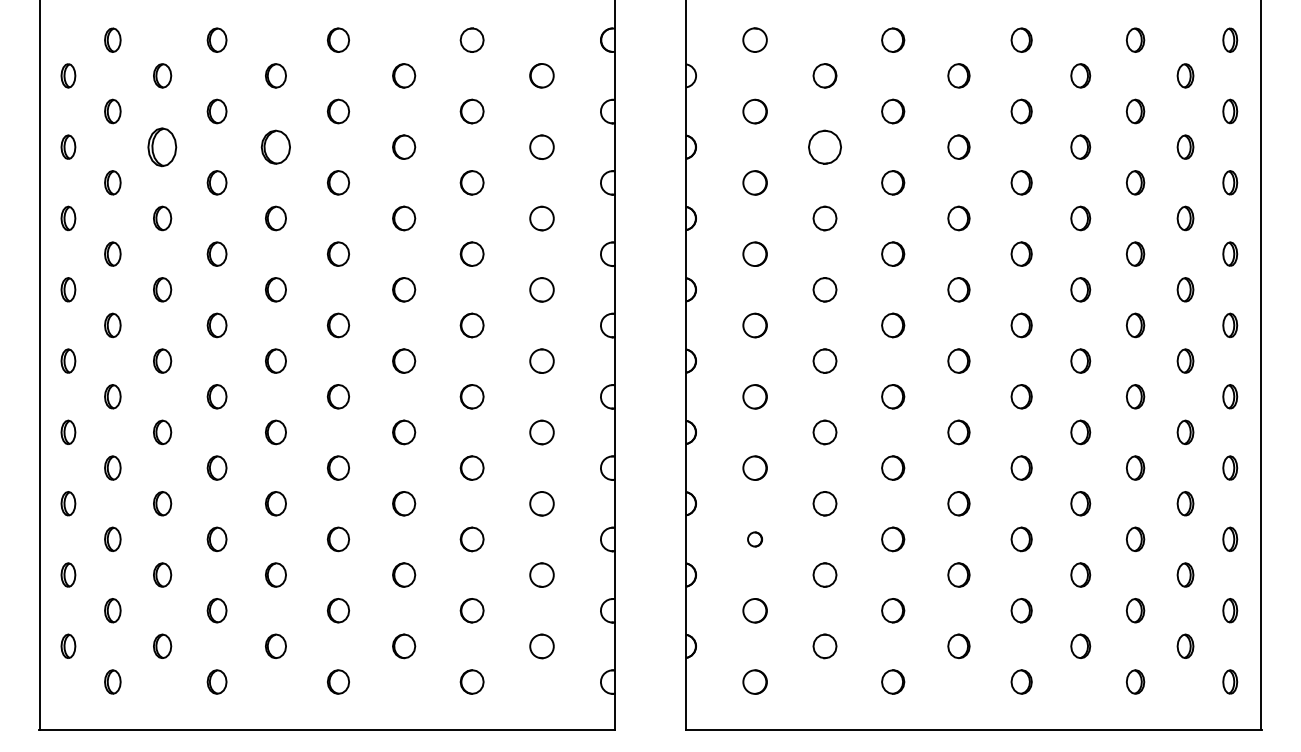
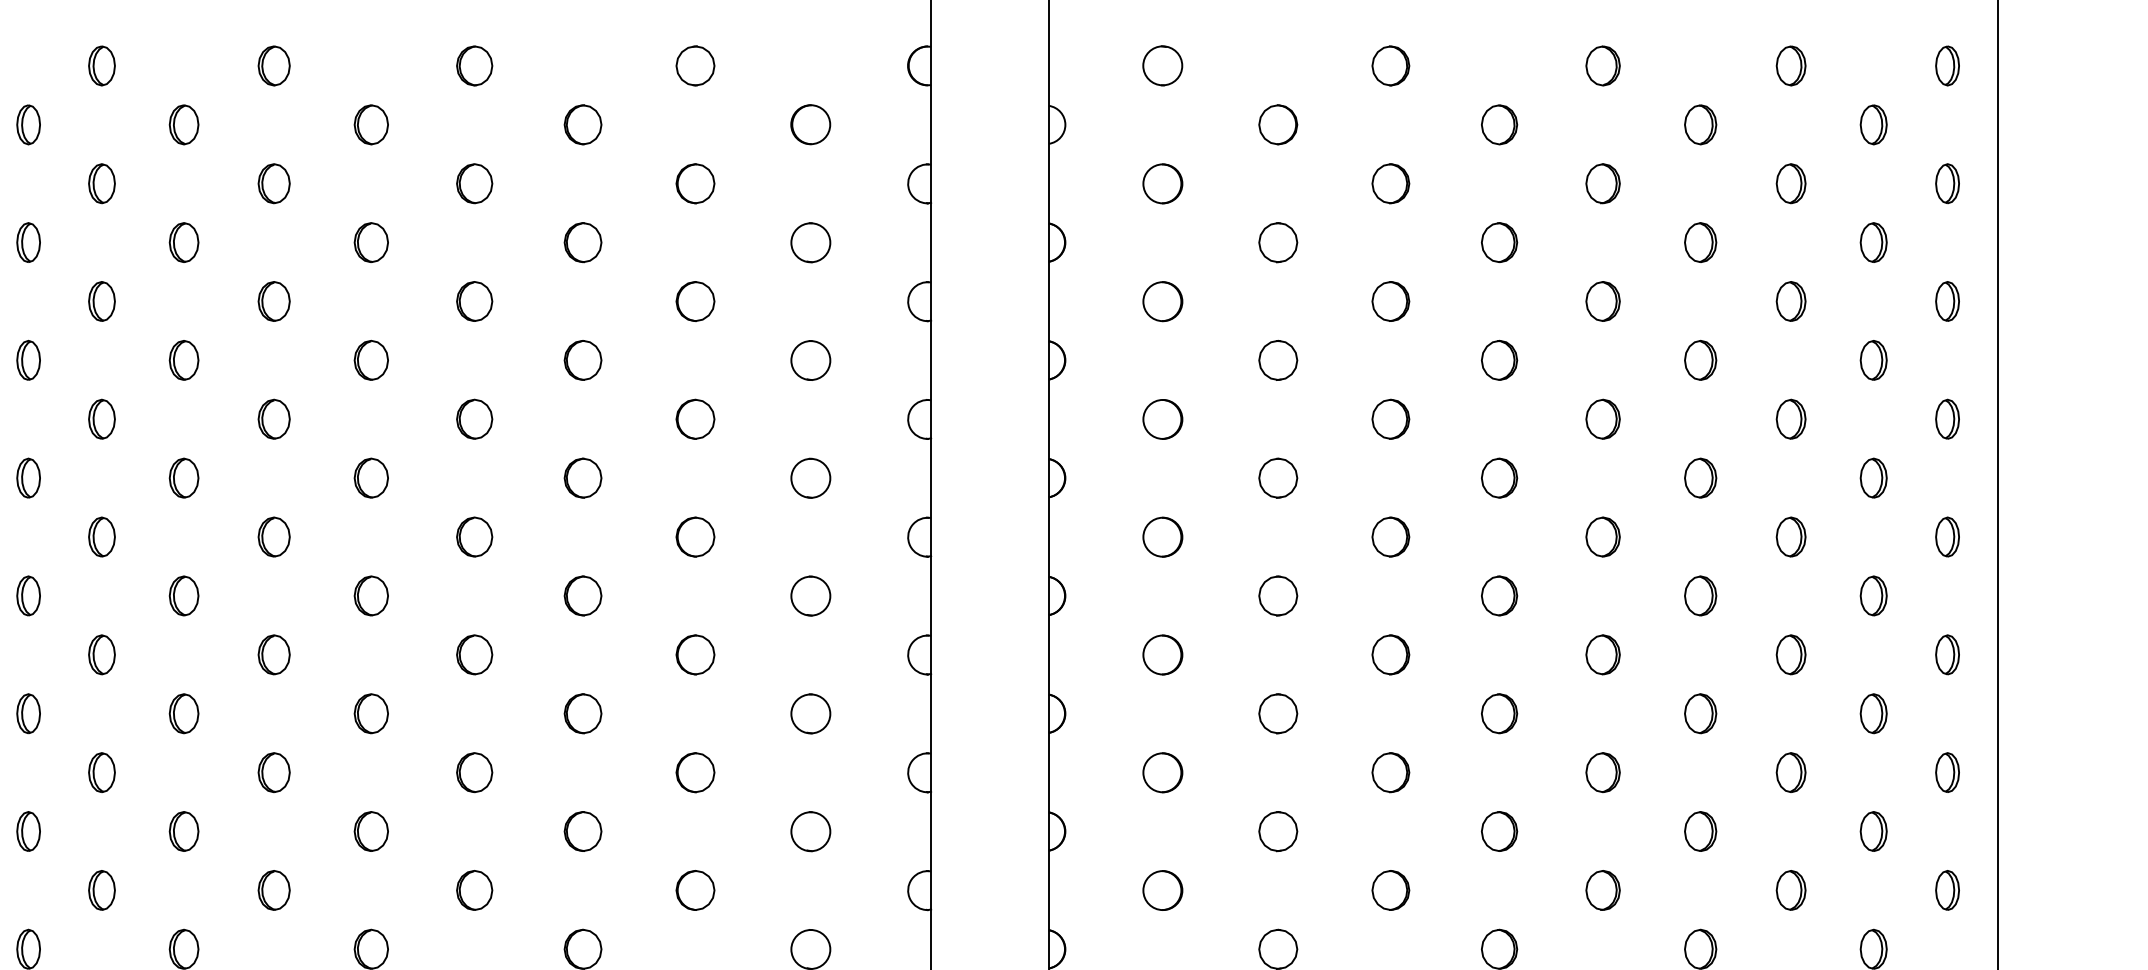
part: (162, 146) -> (183, 241), size x0.62
part: (275, 146) -> (370, 241), size x0.71
part: (824, 146) -> (1277, 241), size x0.71
part: (754, 539) -> (1161, 890), size x1.67

